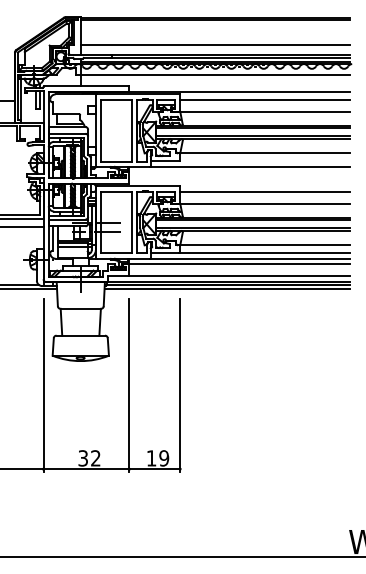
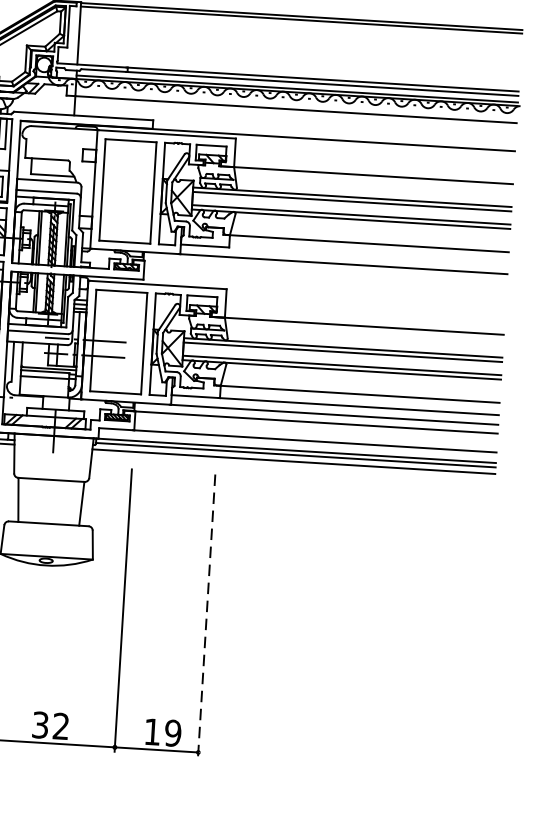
line: (215, 45) -> (298, 61), removed
line: (265, 100) -> (374, 157), removed
line: (265, 192) -> (365, 307), removed
line: (180, 386) -> (207, 617), solid -> dashed

